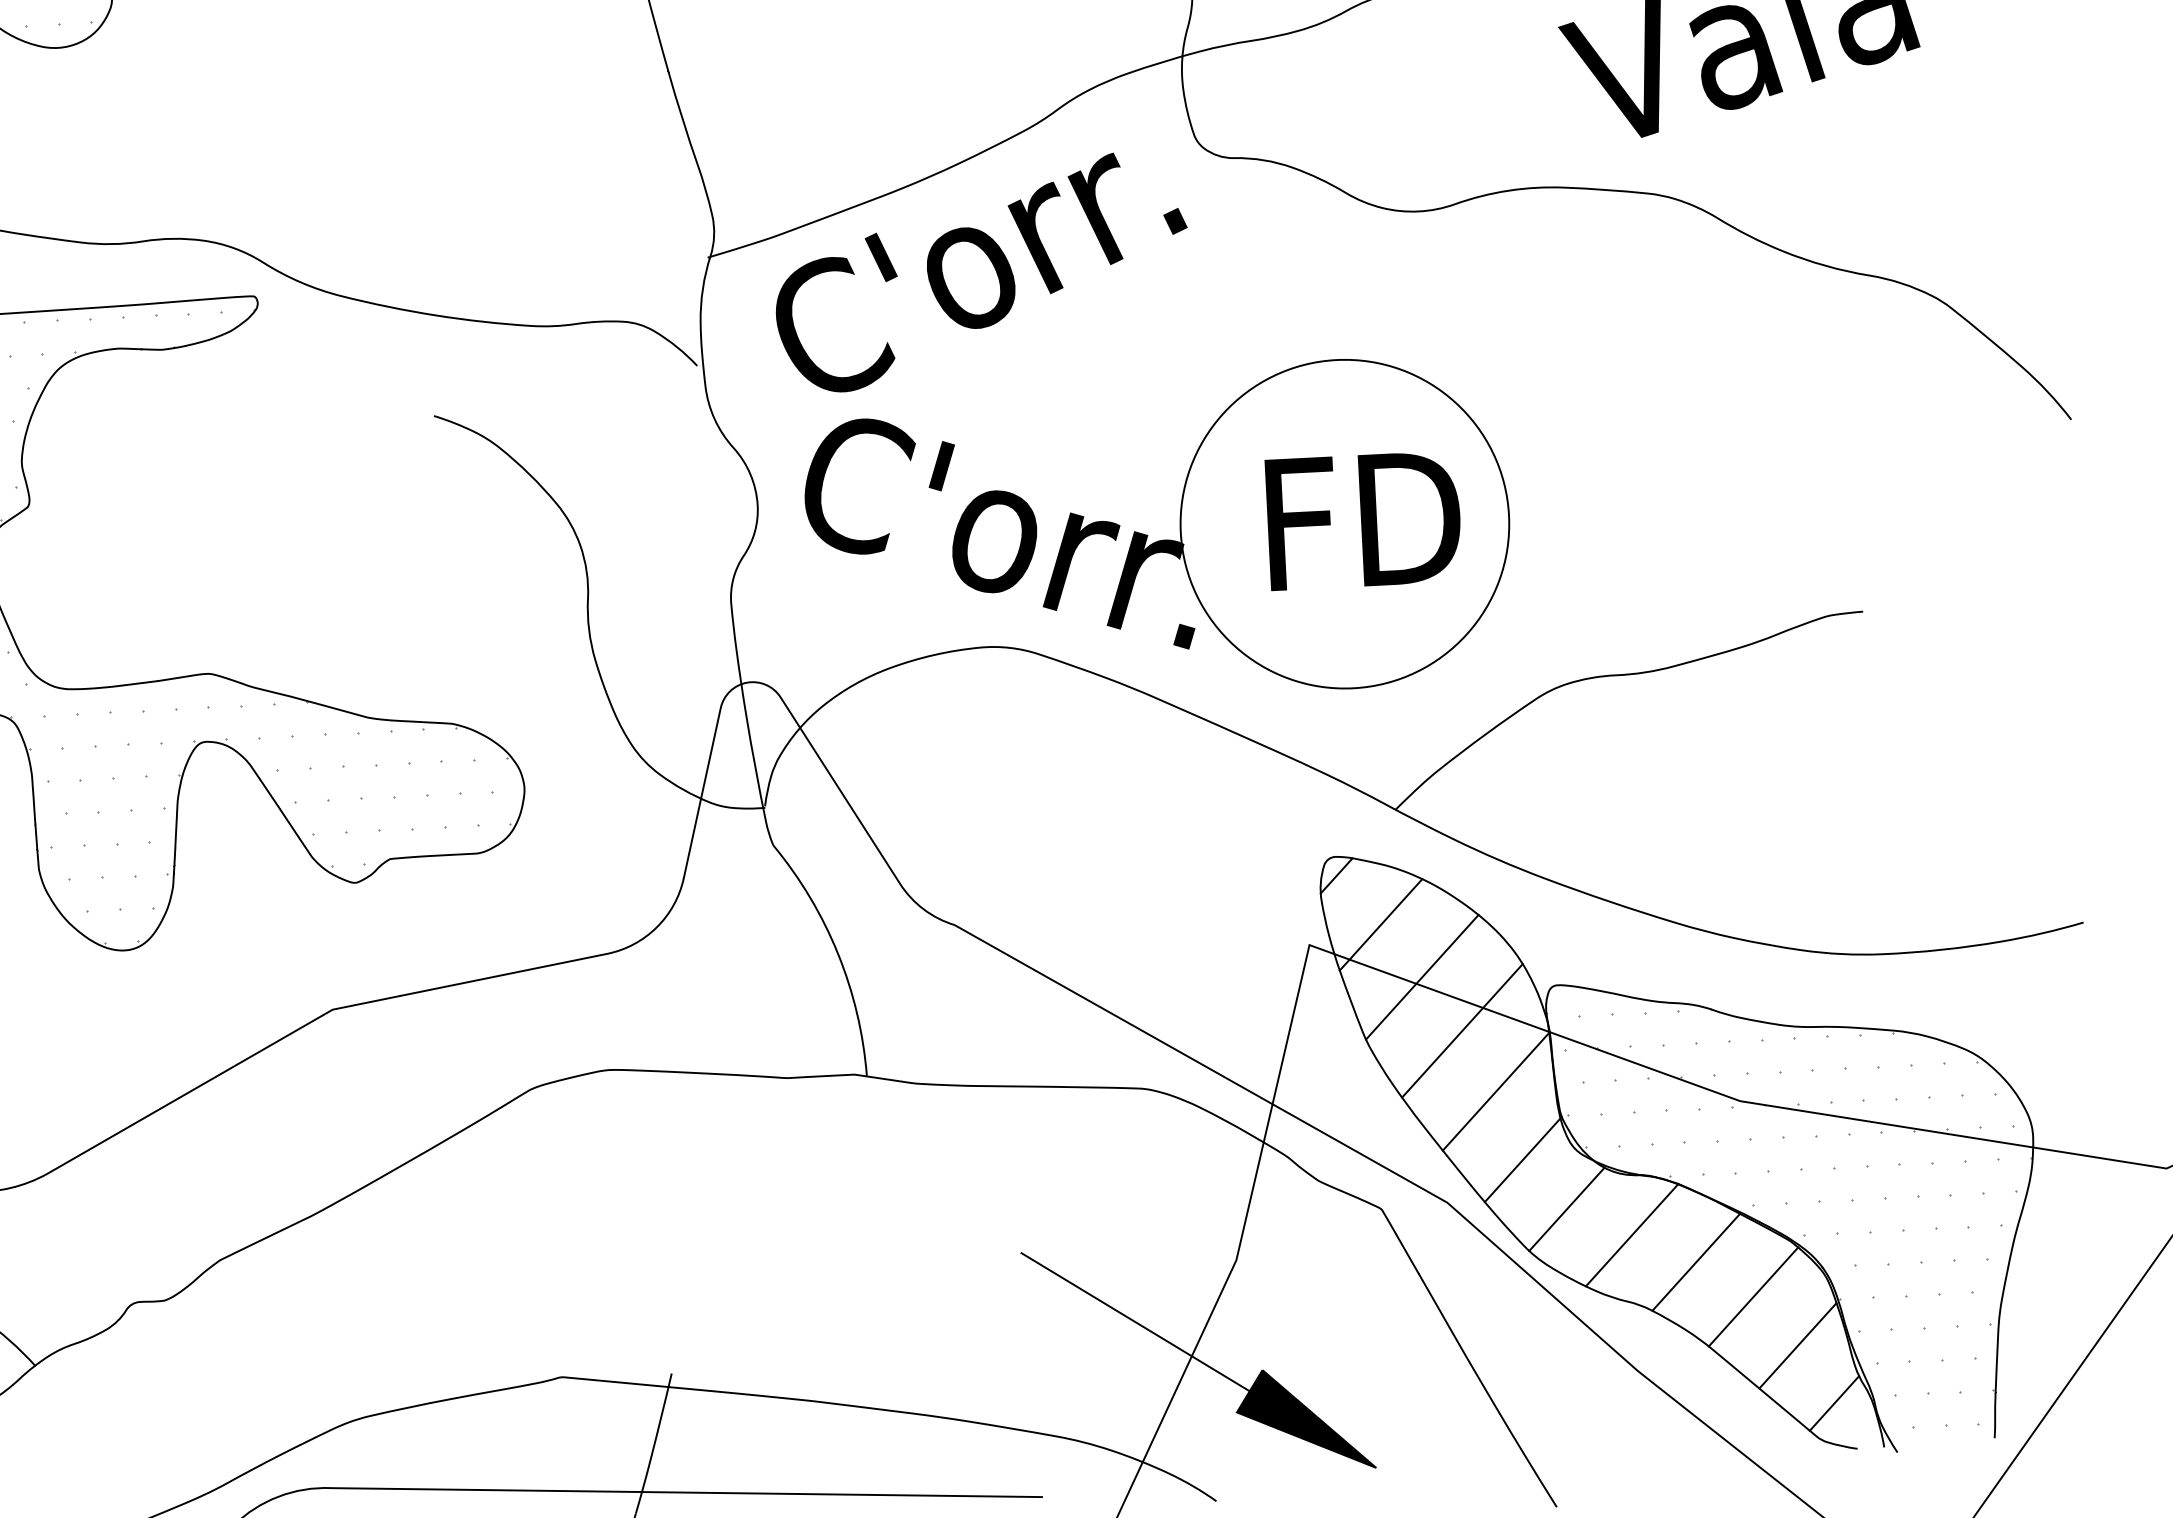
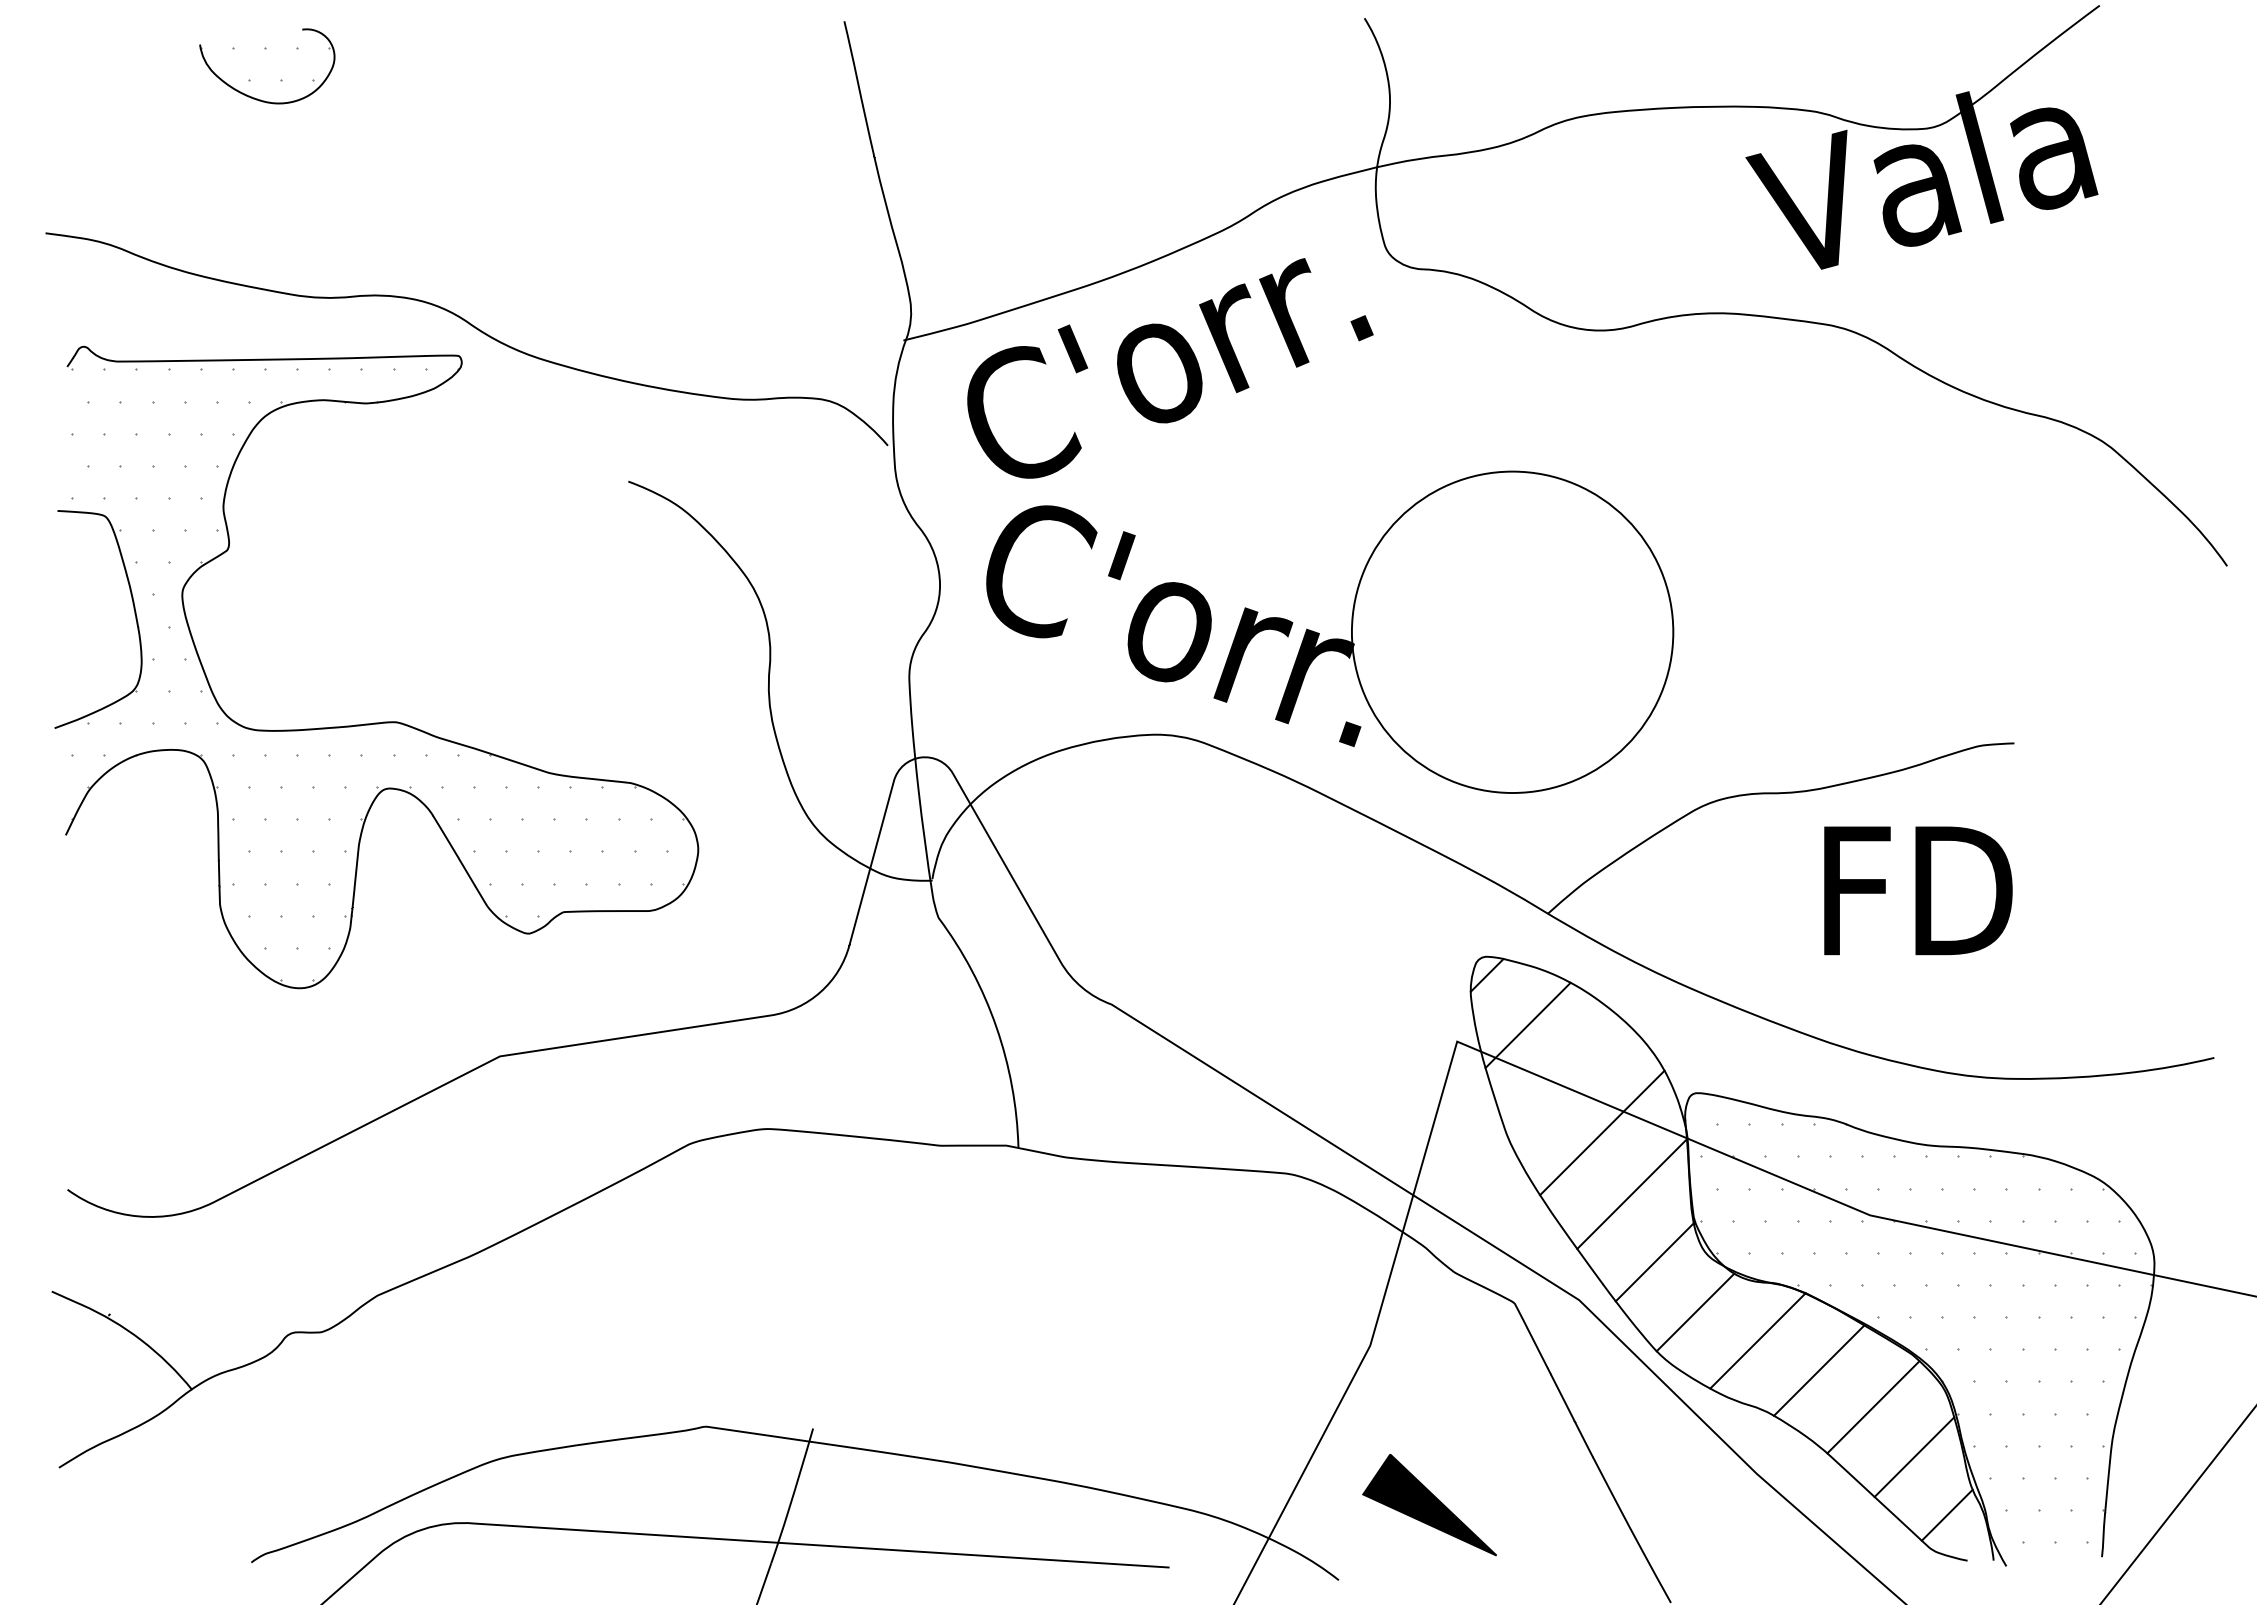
text: (1364, 520) -> (1918, 890), moved
line: (1422, 977) -> (1565, 1078), removed
line: (1135, 1322) -> (1268, 1401), removed

